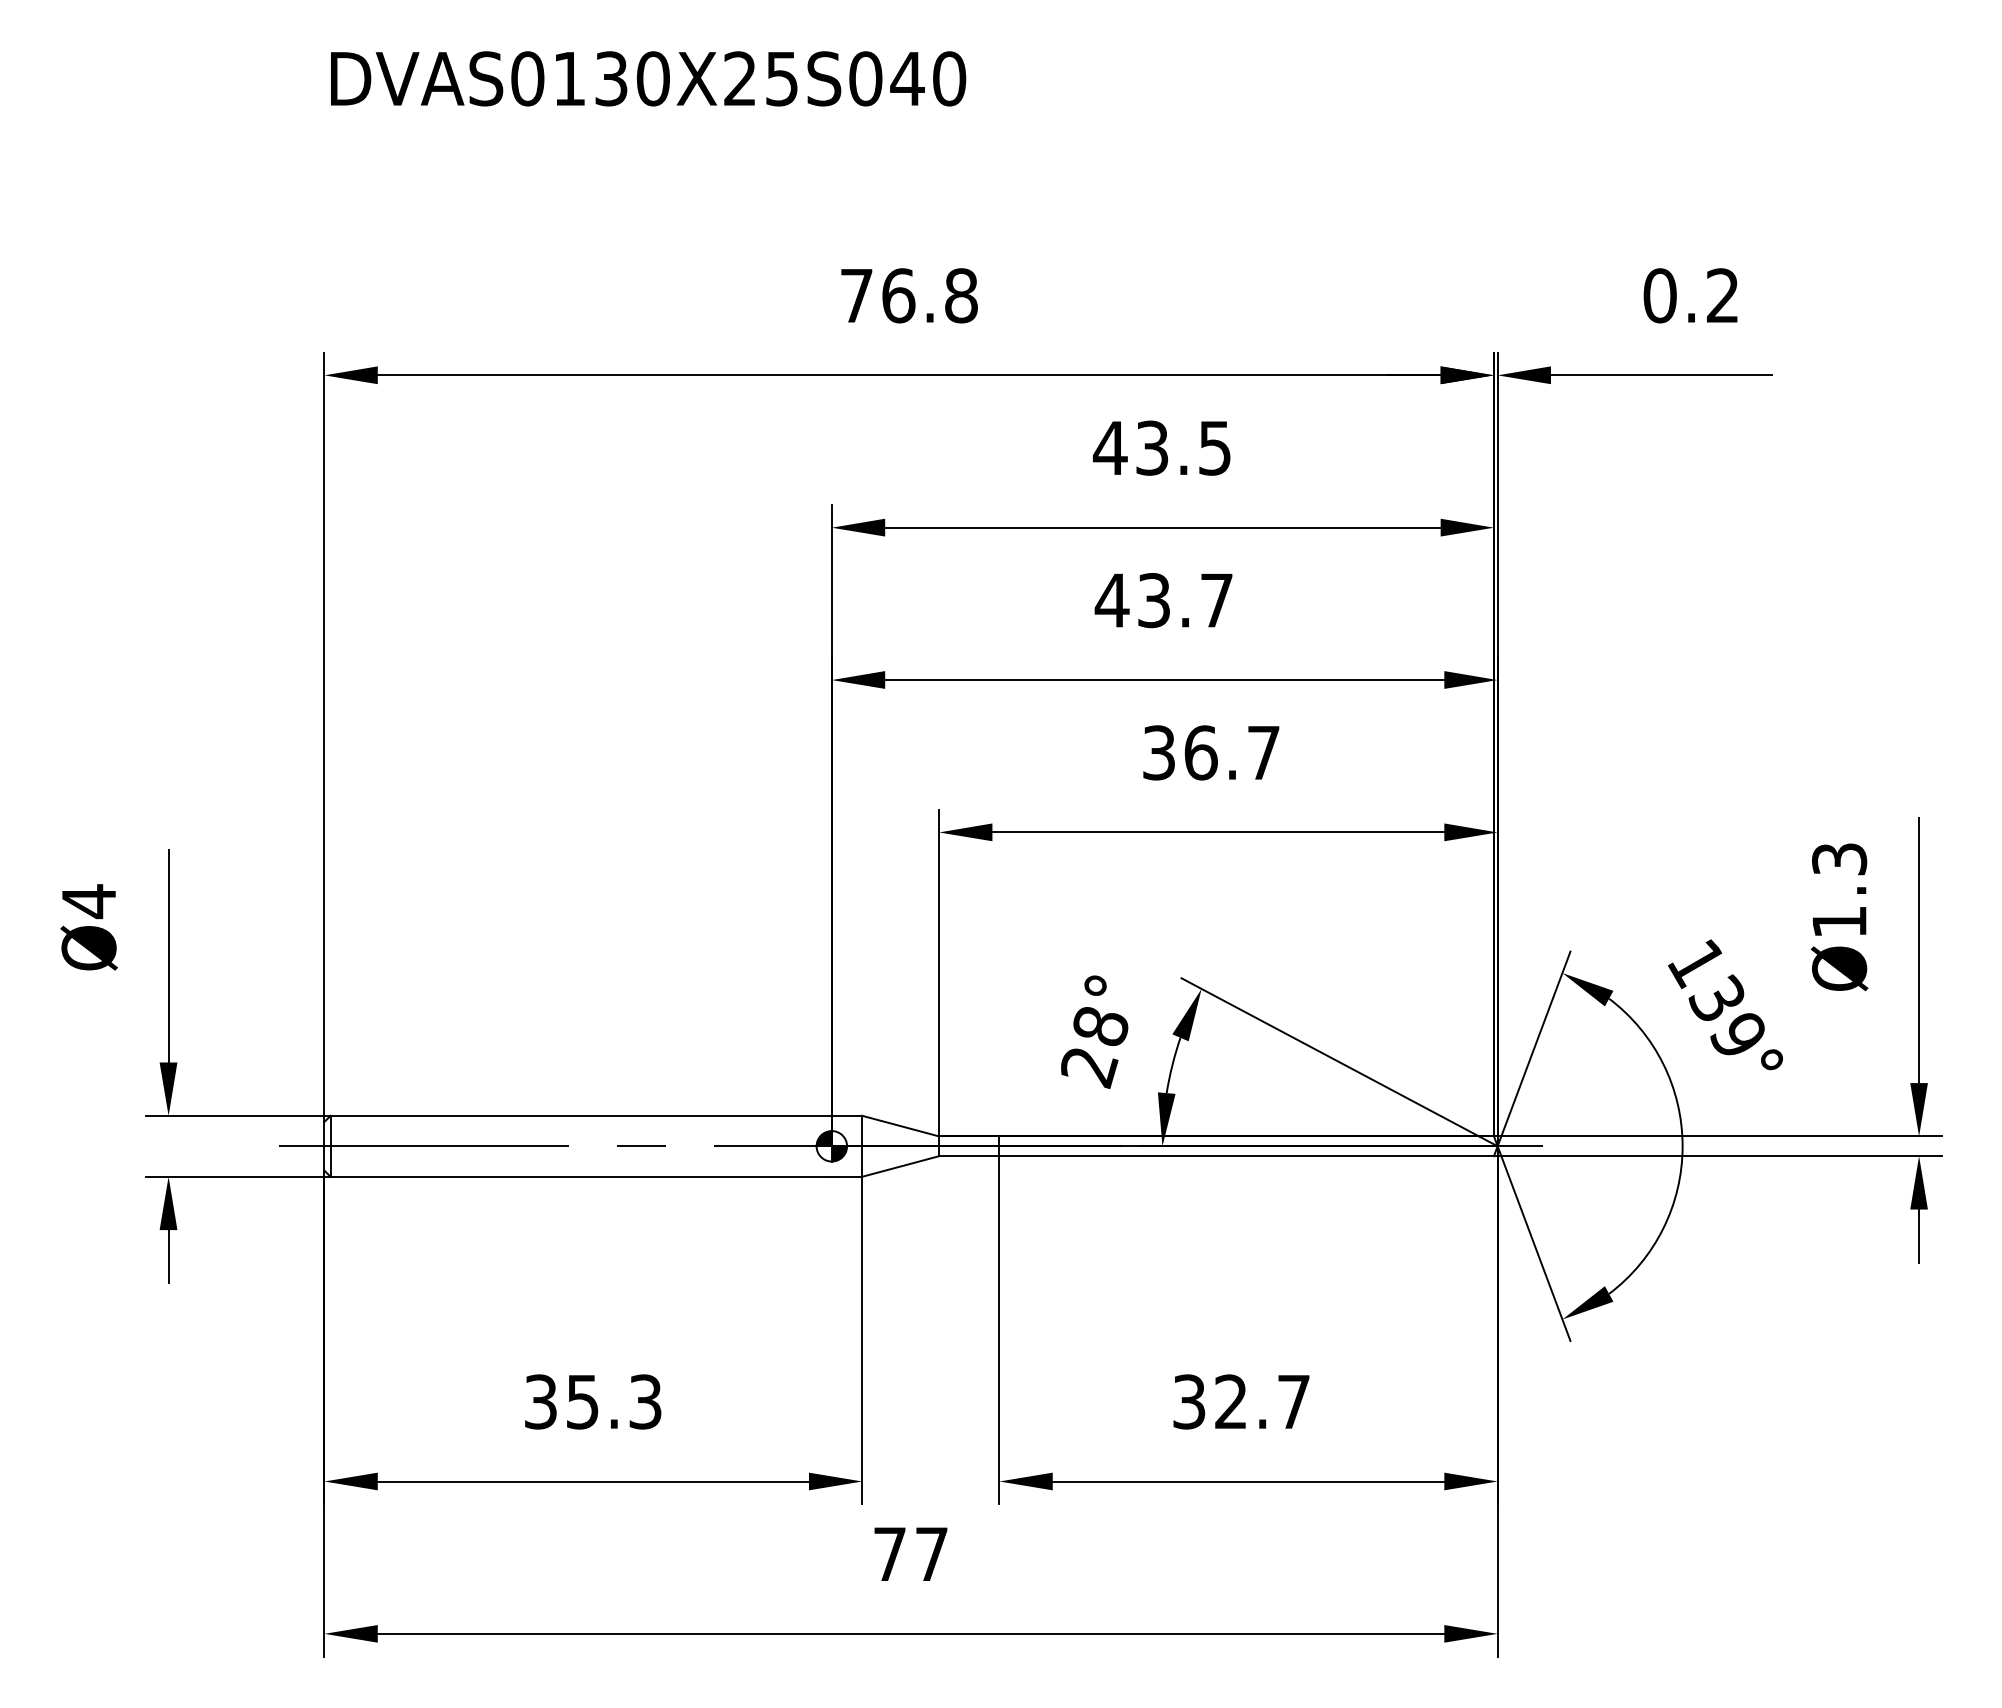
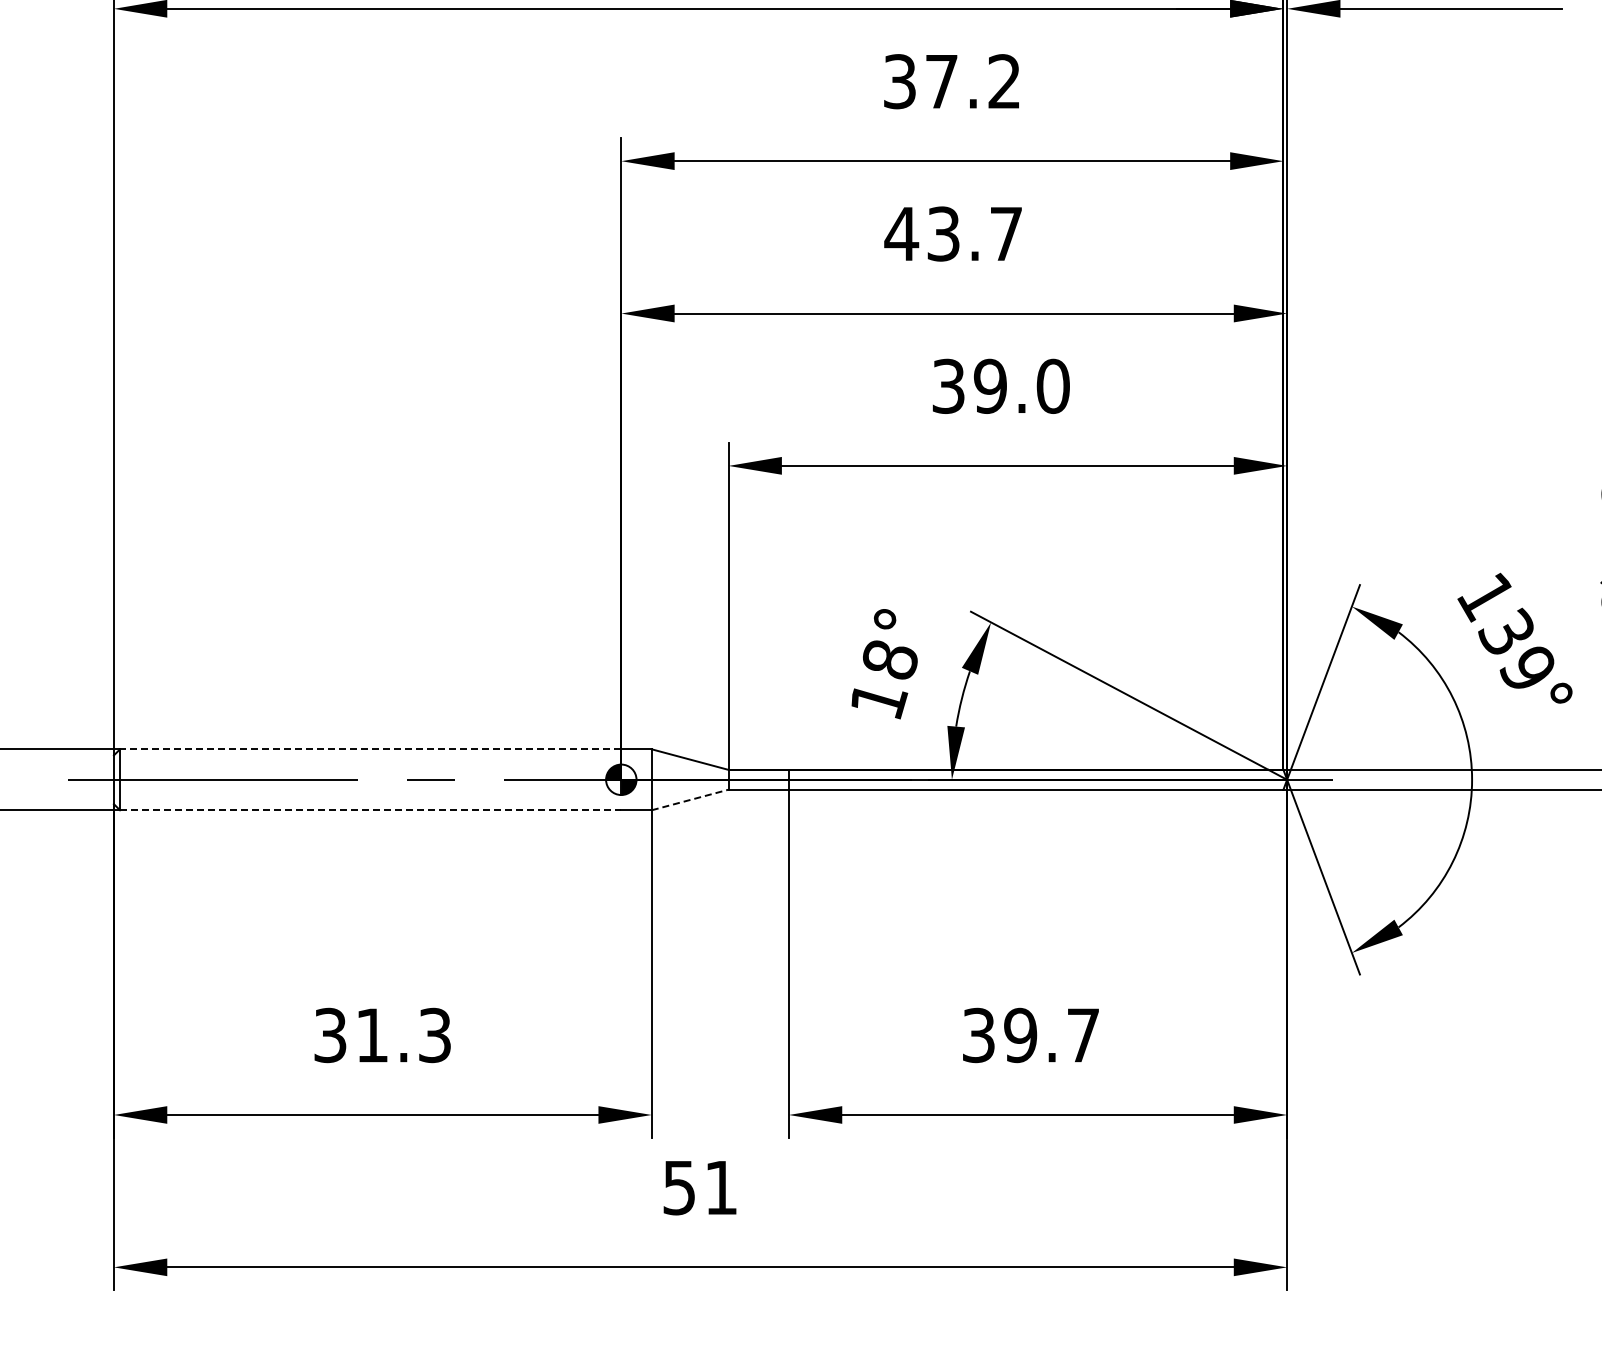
text: (1161, 447) -> (950, 80), 43.5 -> 37.2
text: (1232, 752) -> (1021, 385), 36.7 -> 39.0
text: (1089, 1068) -> (878, 701), 28° -> 18°
line: (581, 1115) -> (370, 748), solid -> dashed
line: (900, 1166) -> (689, 799), solid -> dashed
line: (581, 1176) -> (370, 809), solid -> dashed
text: (1230, 1401) -> (1019, 1034), 32.7 -> 39.7
text: (582, 1402) -> (371, 1035), 35.3 -> 31.3
text: (910, 1554) -> (699, 1187), 77 -> 51

